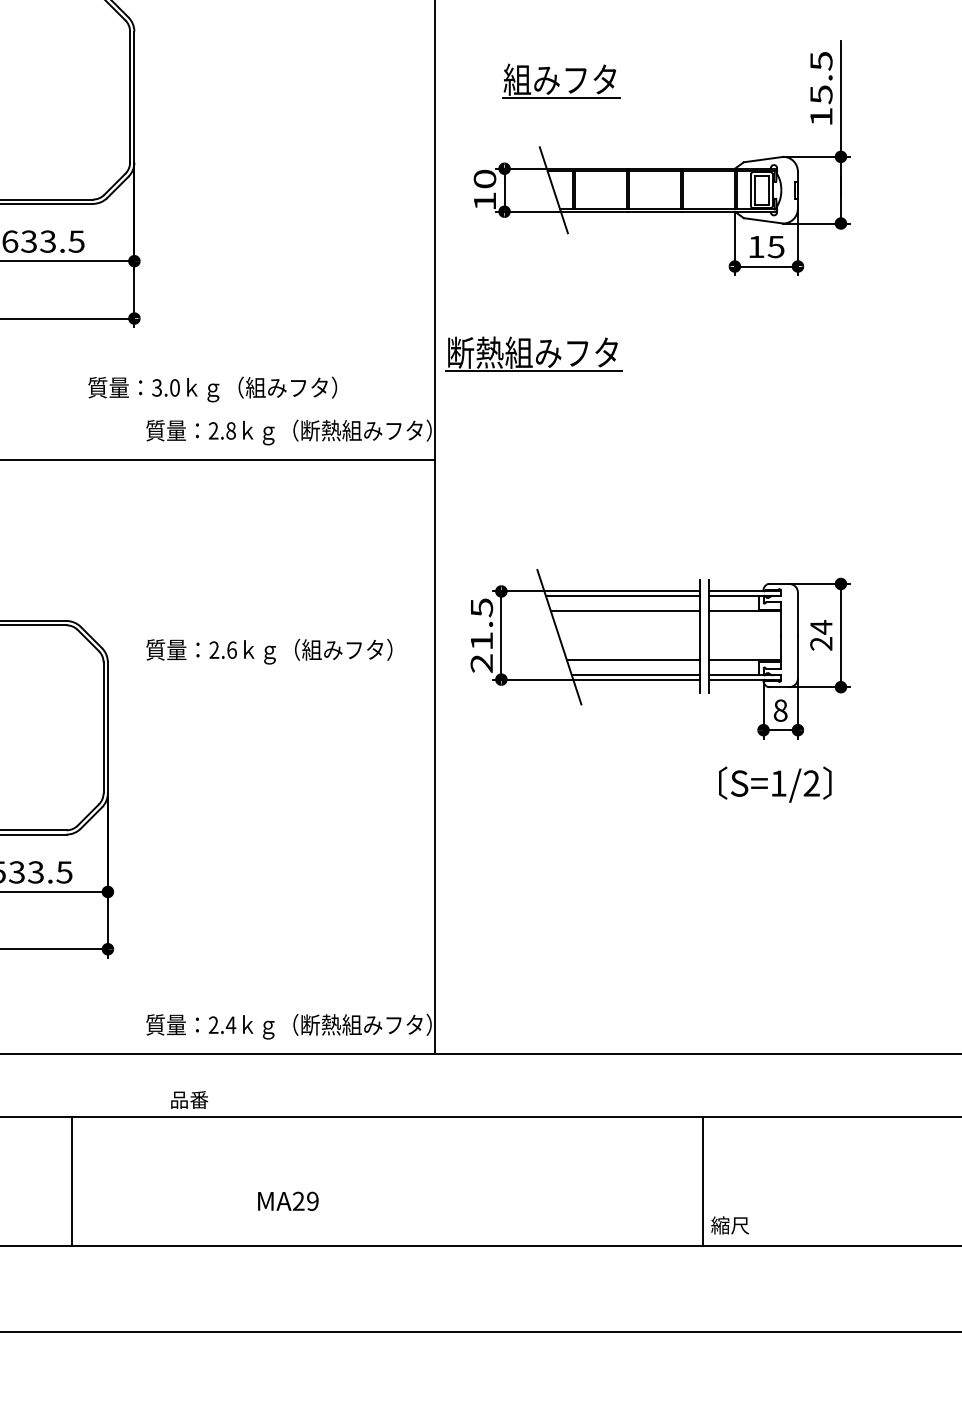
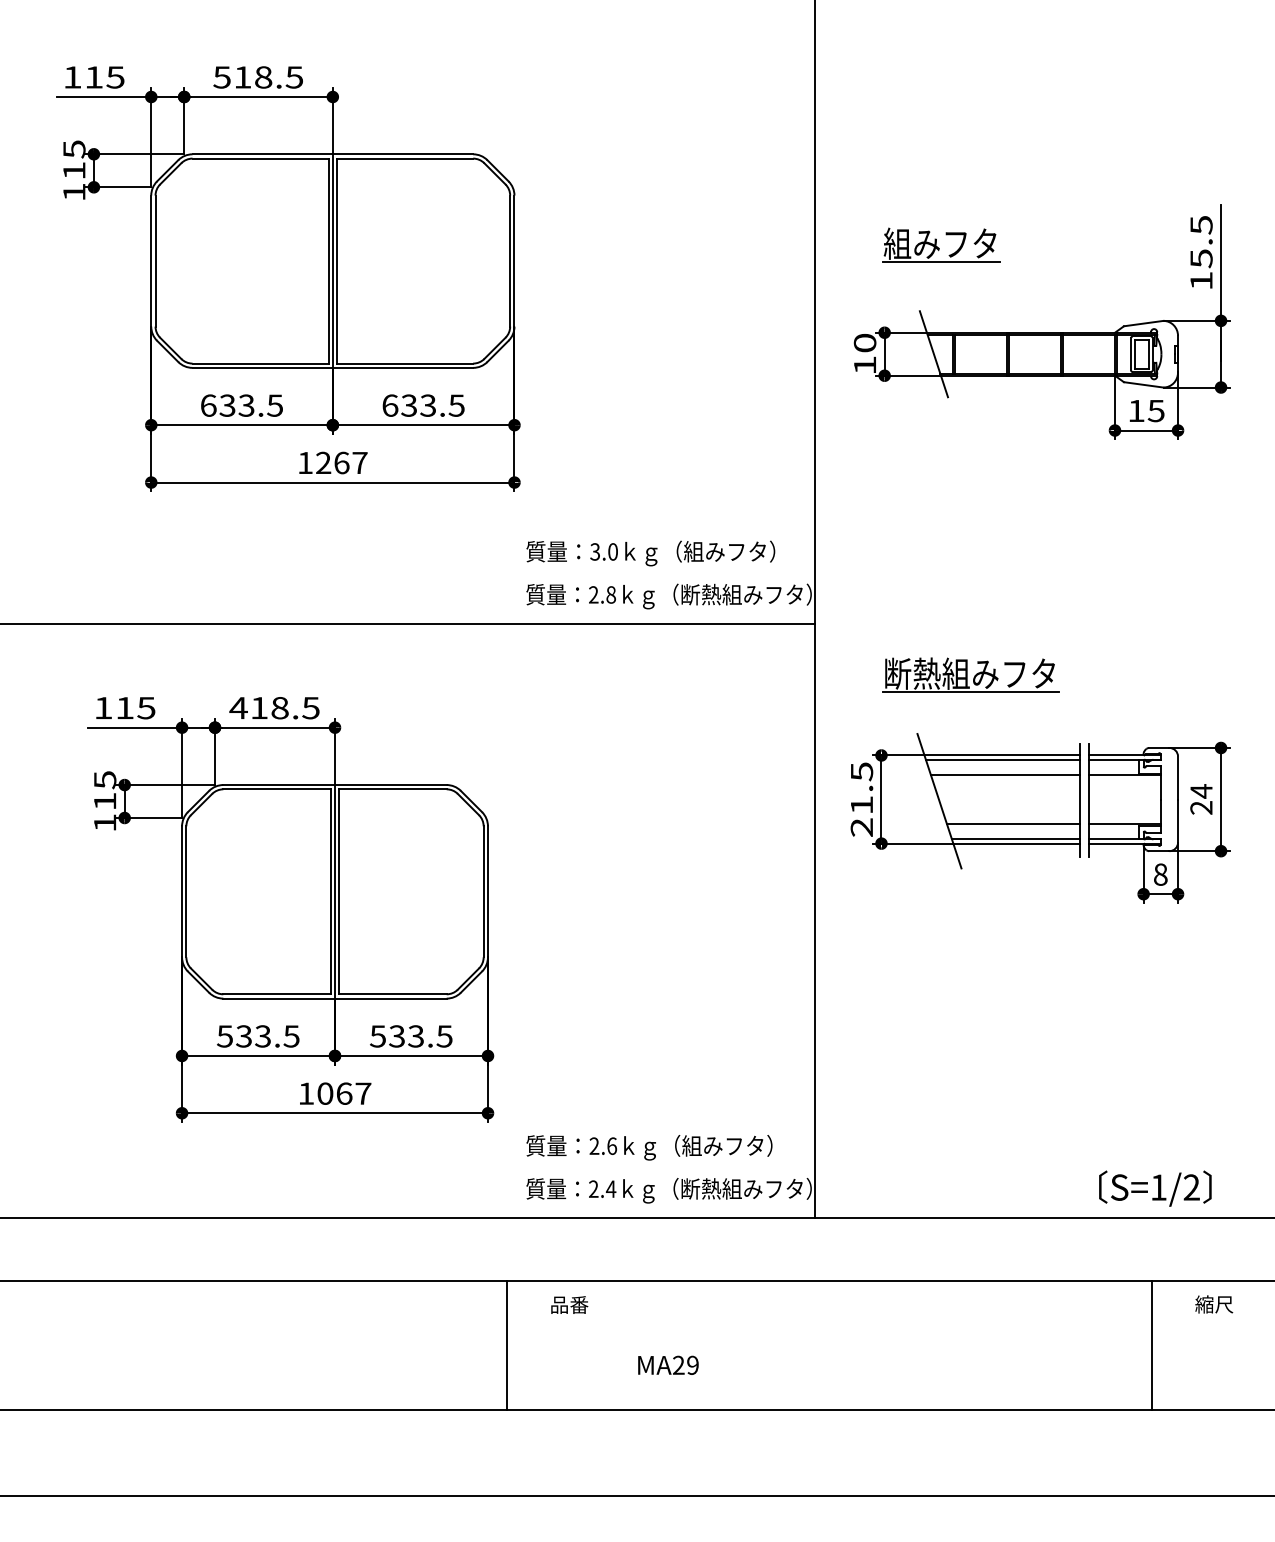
part: (533, 353) -> (970, 674), moved
text: (212, 389) -> (650, 553), moved
text: (269, 651) -> (649, 1147), moved
text: (775, 784) -> (1155, 1188), moved
text: (189, 1099) -> (569, 1304), moved
line: (72, 1180) -> (506, 1344), moved
line: (702, 1180) -> (1151, 1344), moved
text: (730, 1225) -> (1214, 1304), moved

